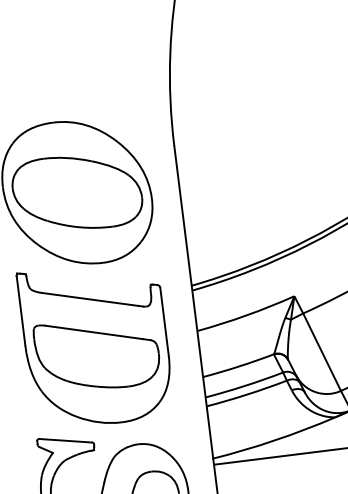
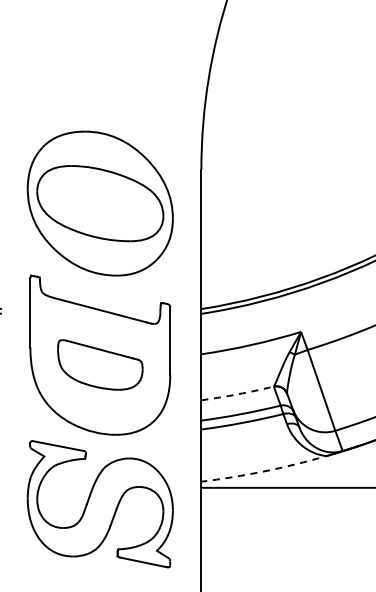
part: (97, 353) -> (100, 364), size x0.7
arc: (238, 366) -> (237, 394), solid -> dashed
arc: (274, 440) -> (263, 471), solid -> dashed

